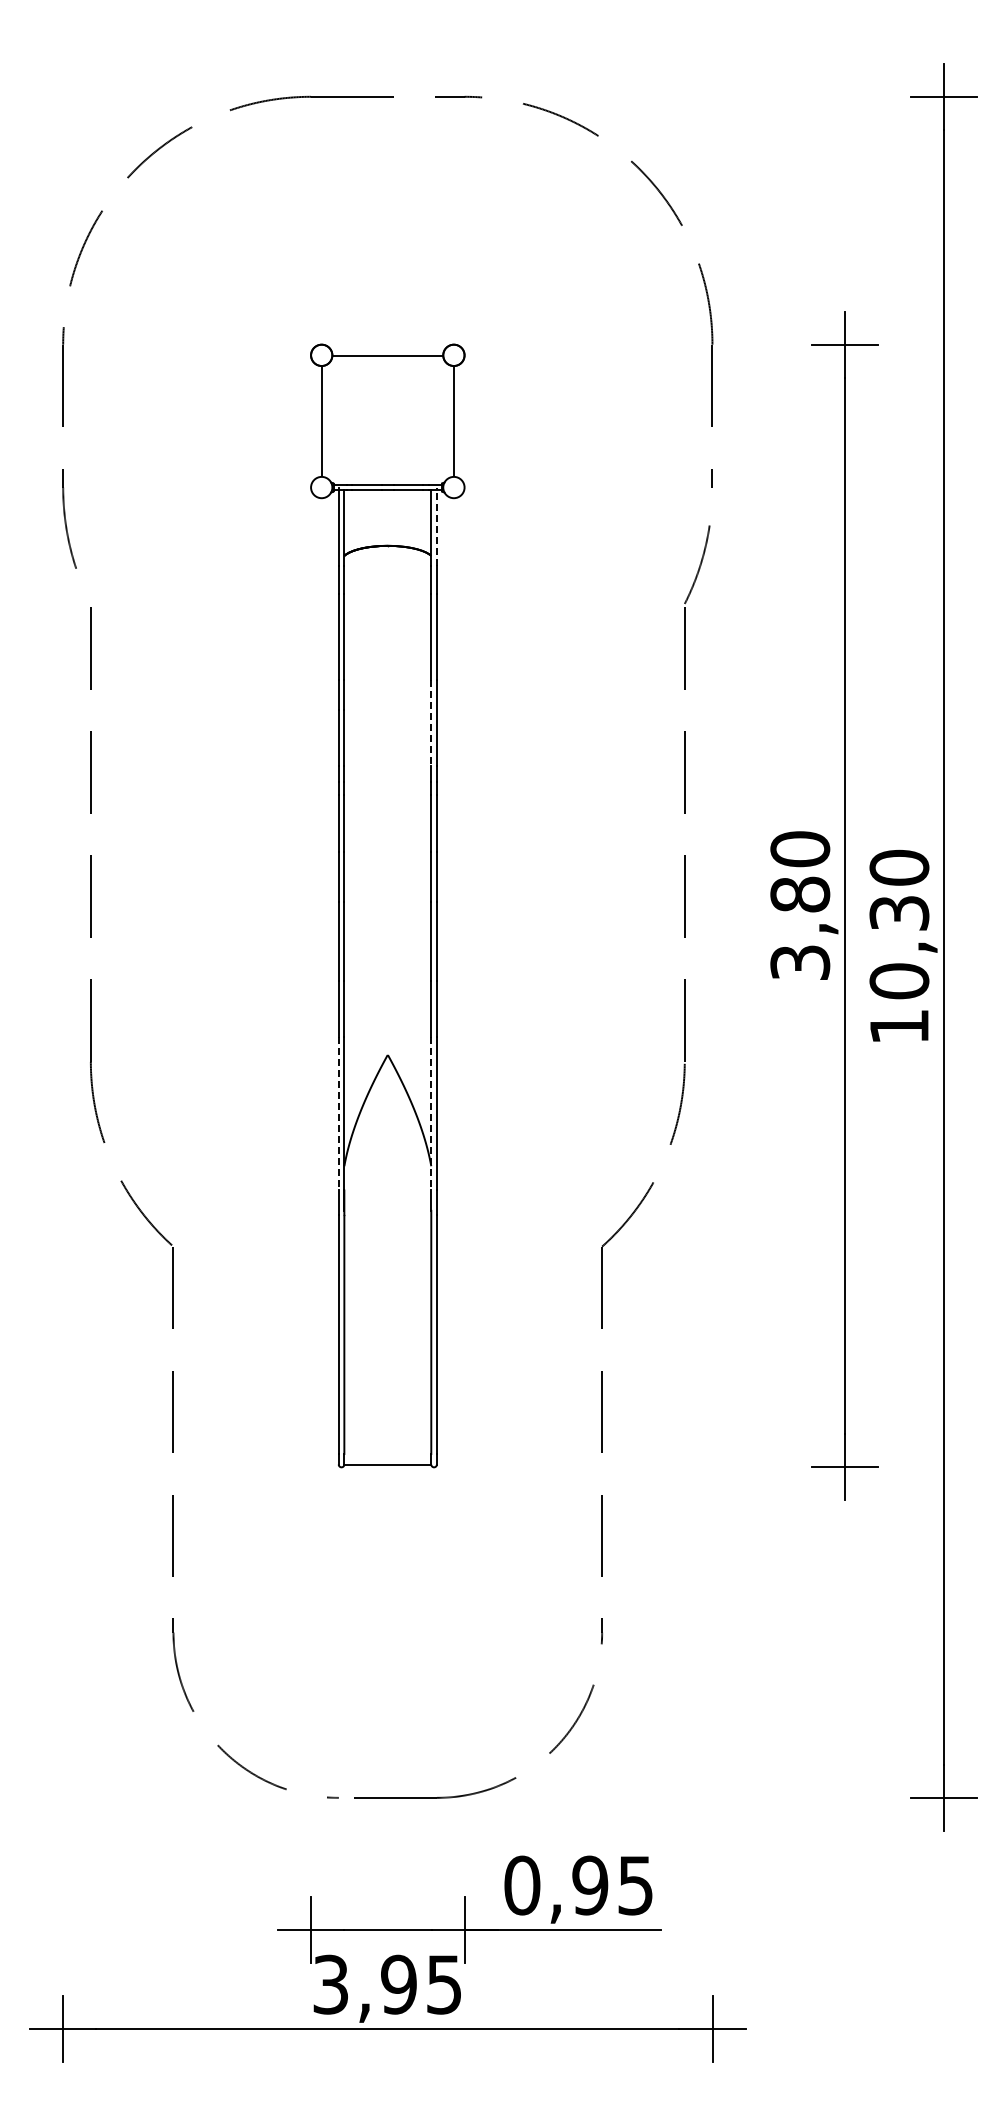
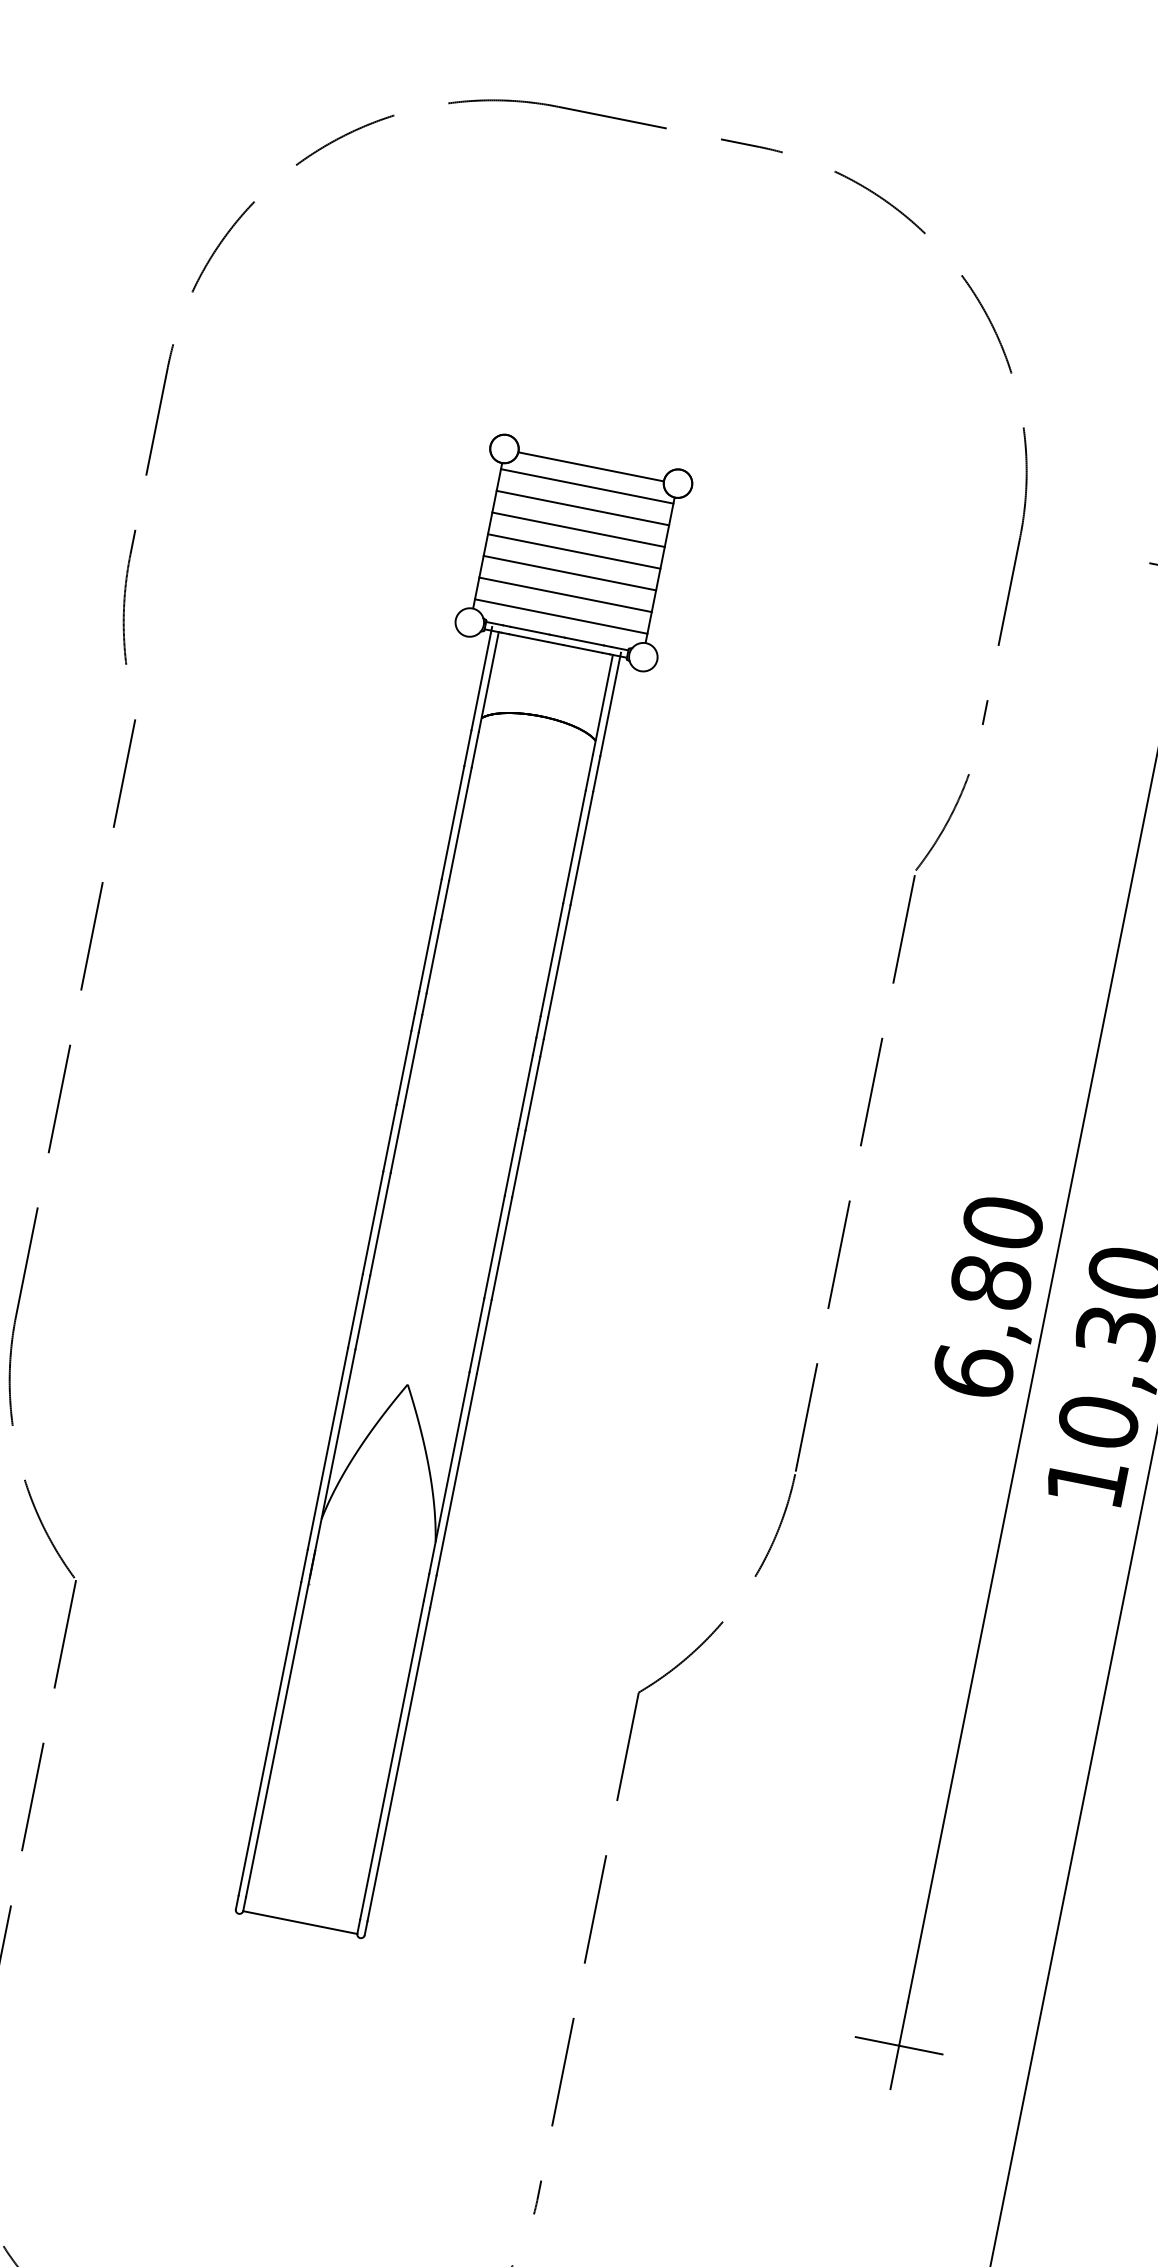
line: (387, 370) -> (586, 486), added
line: (387, 387) -> (582, 508), added
line: (387, 403) -> (578, 529), added
line: (387, 420) -> (573, 551), added
line: (387, 436) -> (569, 572), added
line: (387, 453) -> (565, 595), added
line: (387, 469) -> (560, 616), added
line: (436, 526) -> (610, 703), dashed -> solid
line: (431, 722) -> (552, 959), dashed -> solid
text: (800, 962) -> (973, 1371), 3,80 -> 6,80
line: (338, 1113) -> (327, 1448), dashed -> solid
line: (431, 1113) -> (449, 1472), dashed -> solid

